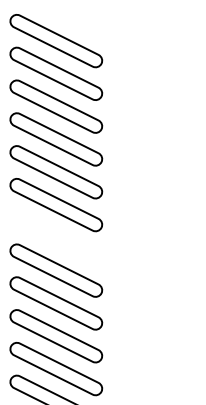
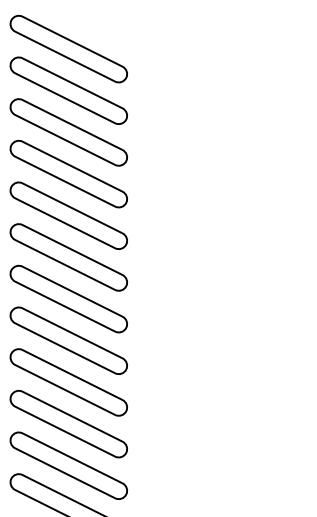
part: (56, 237) -> (68, 298), added

